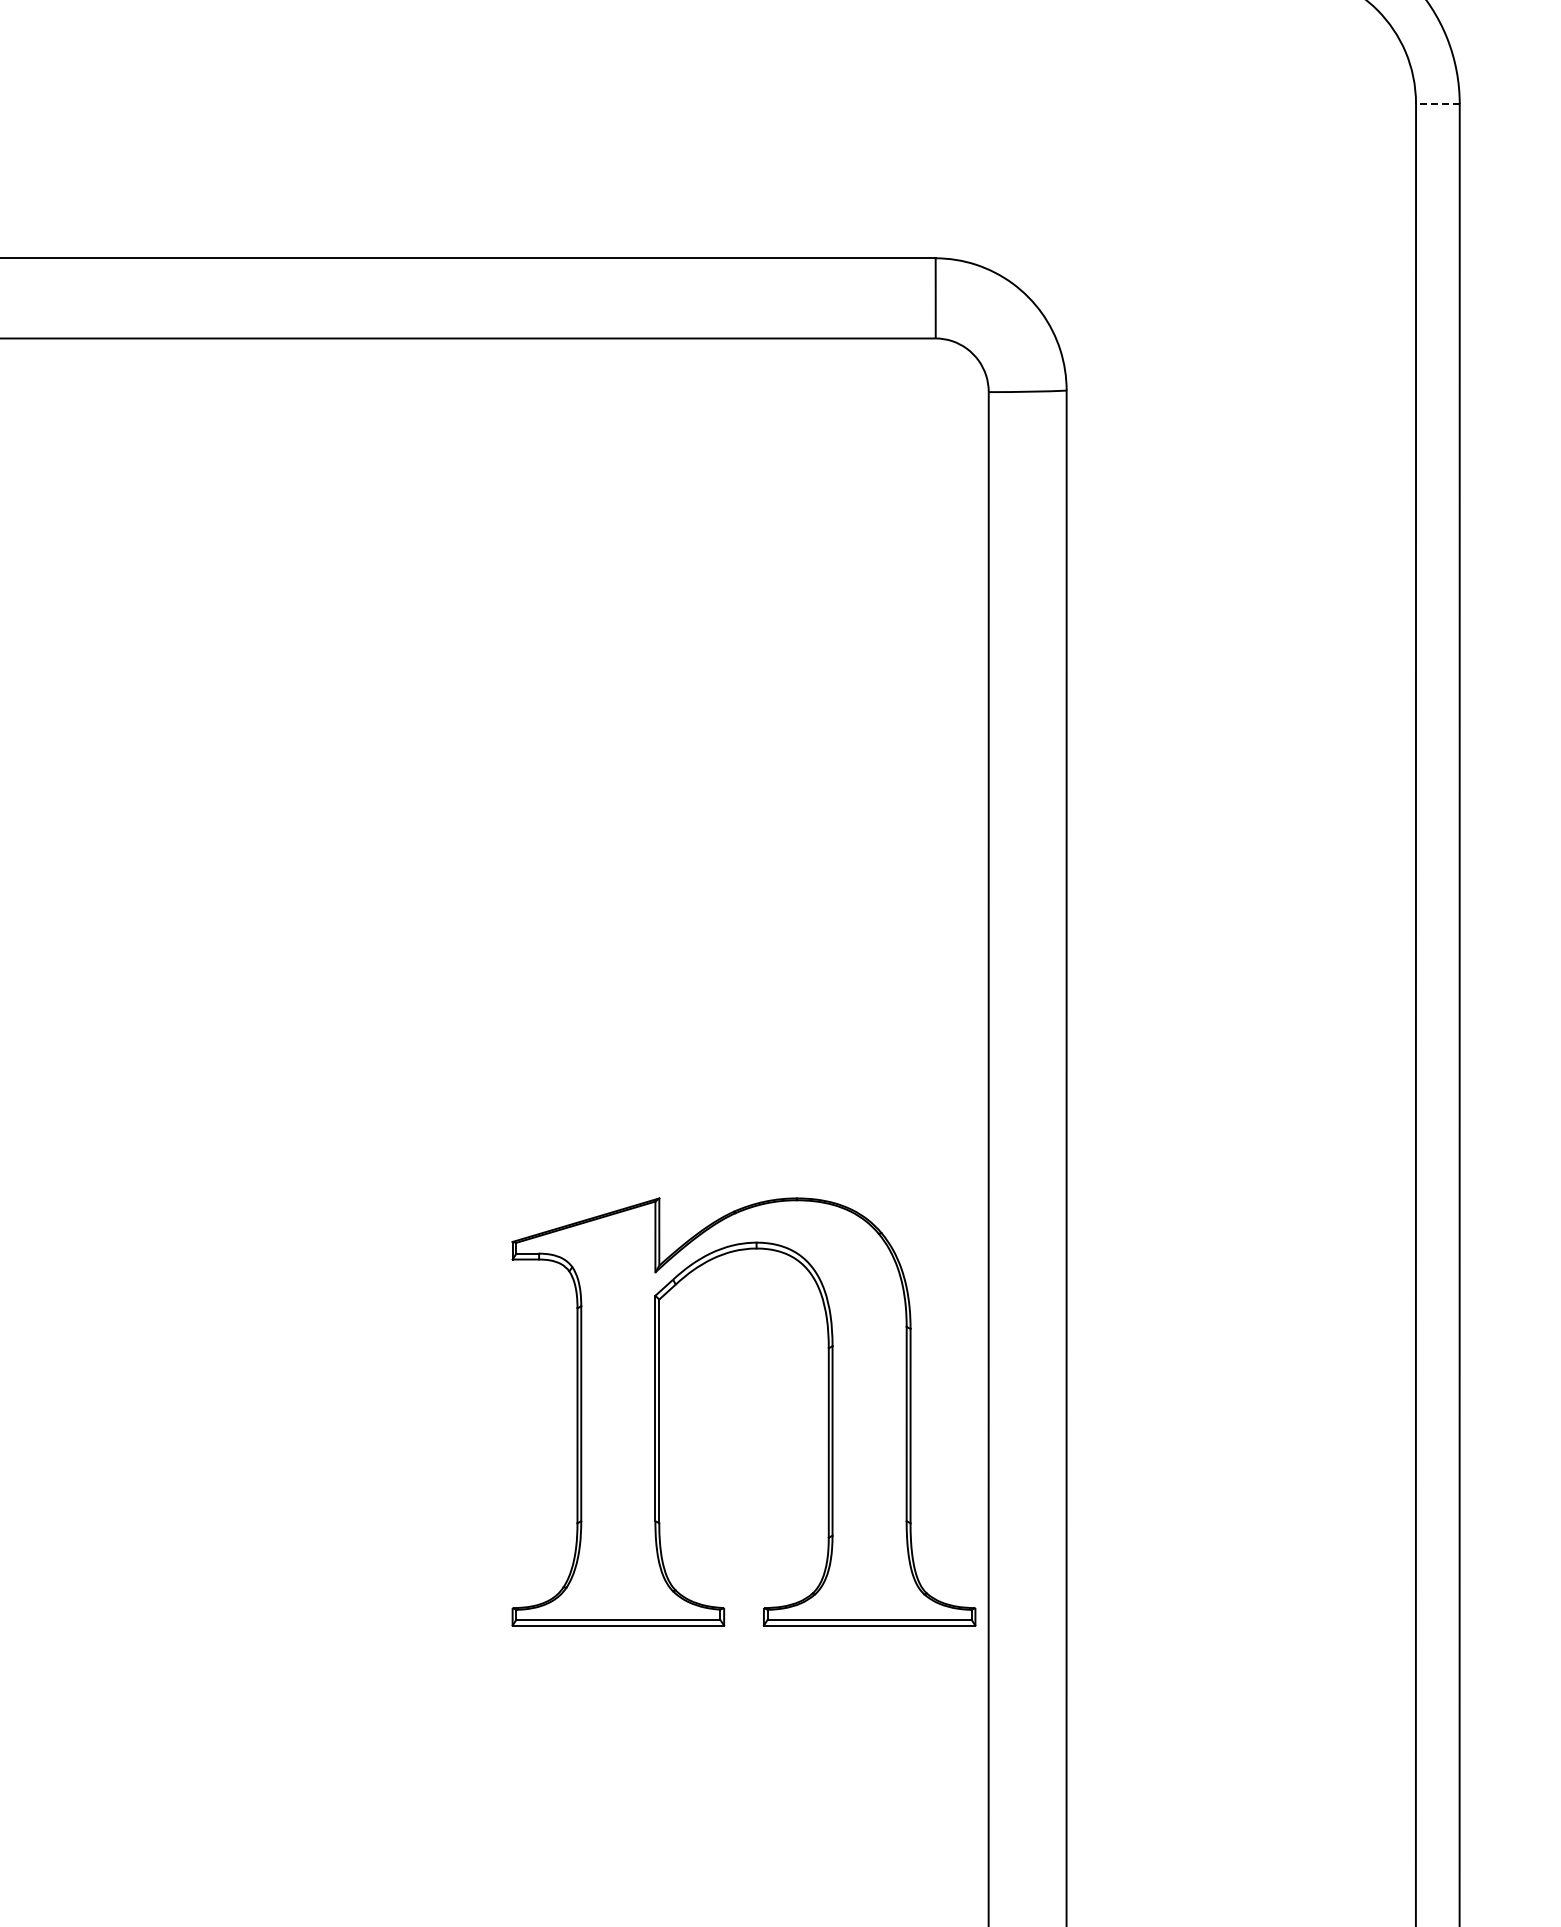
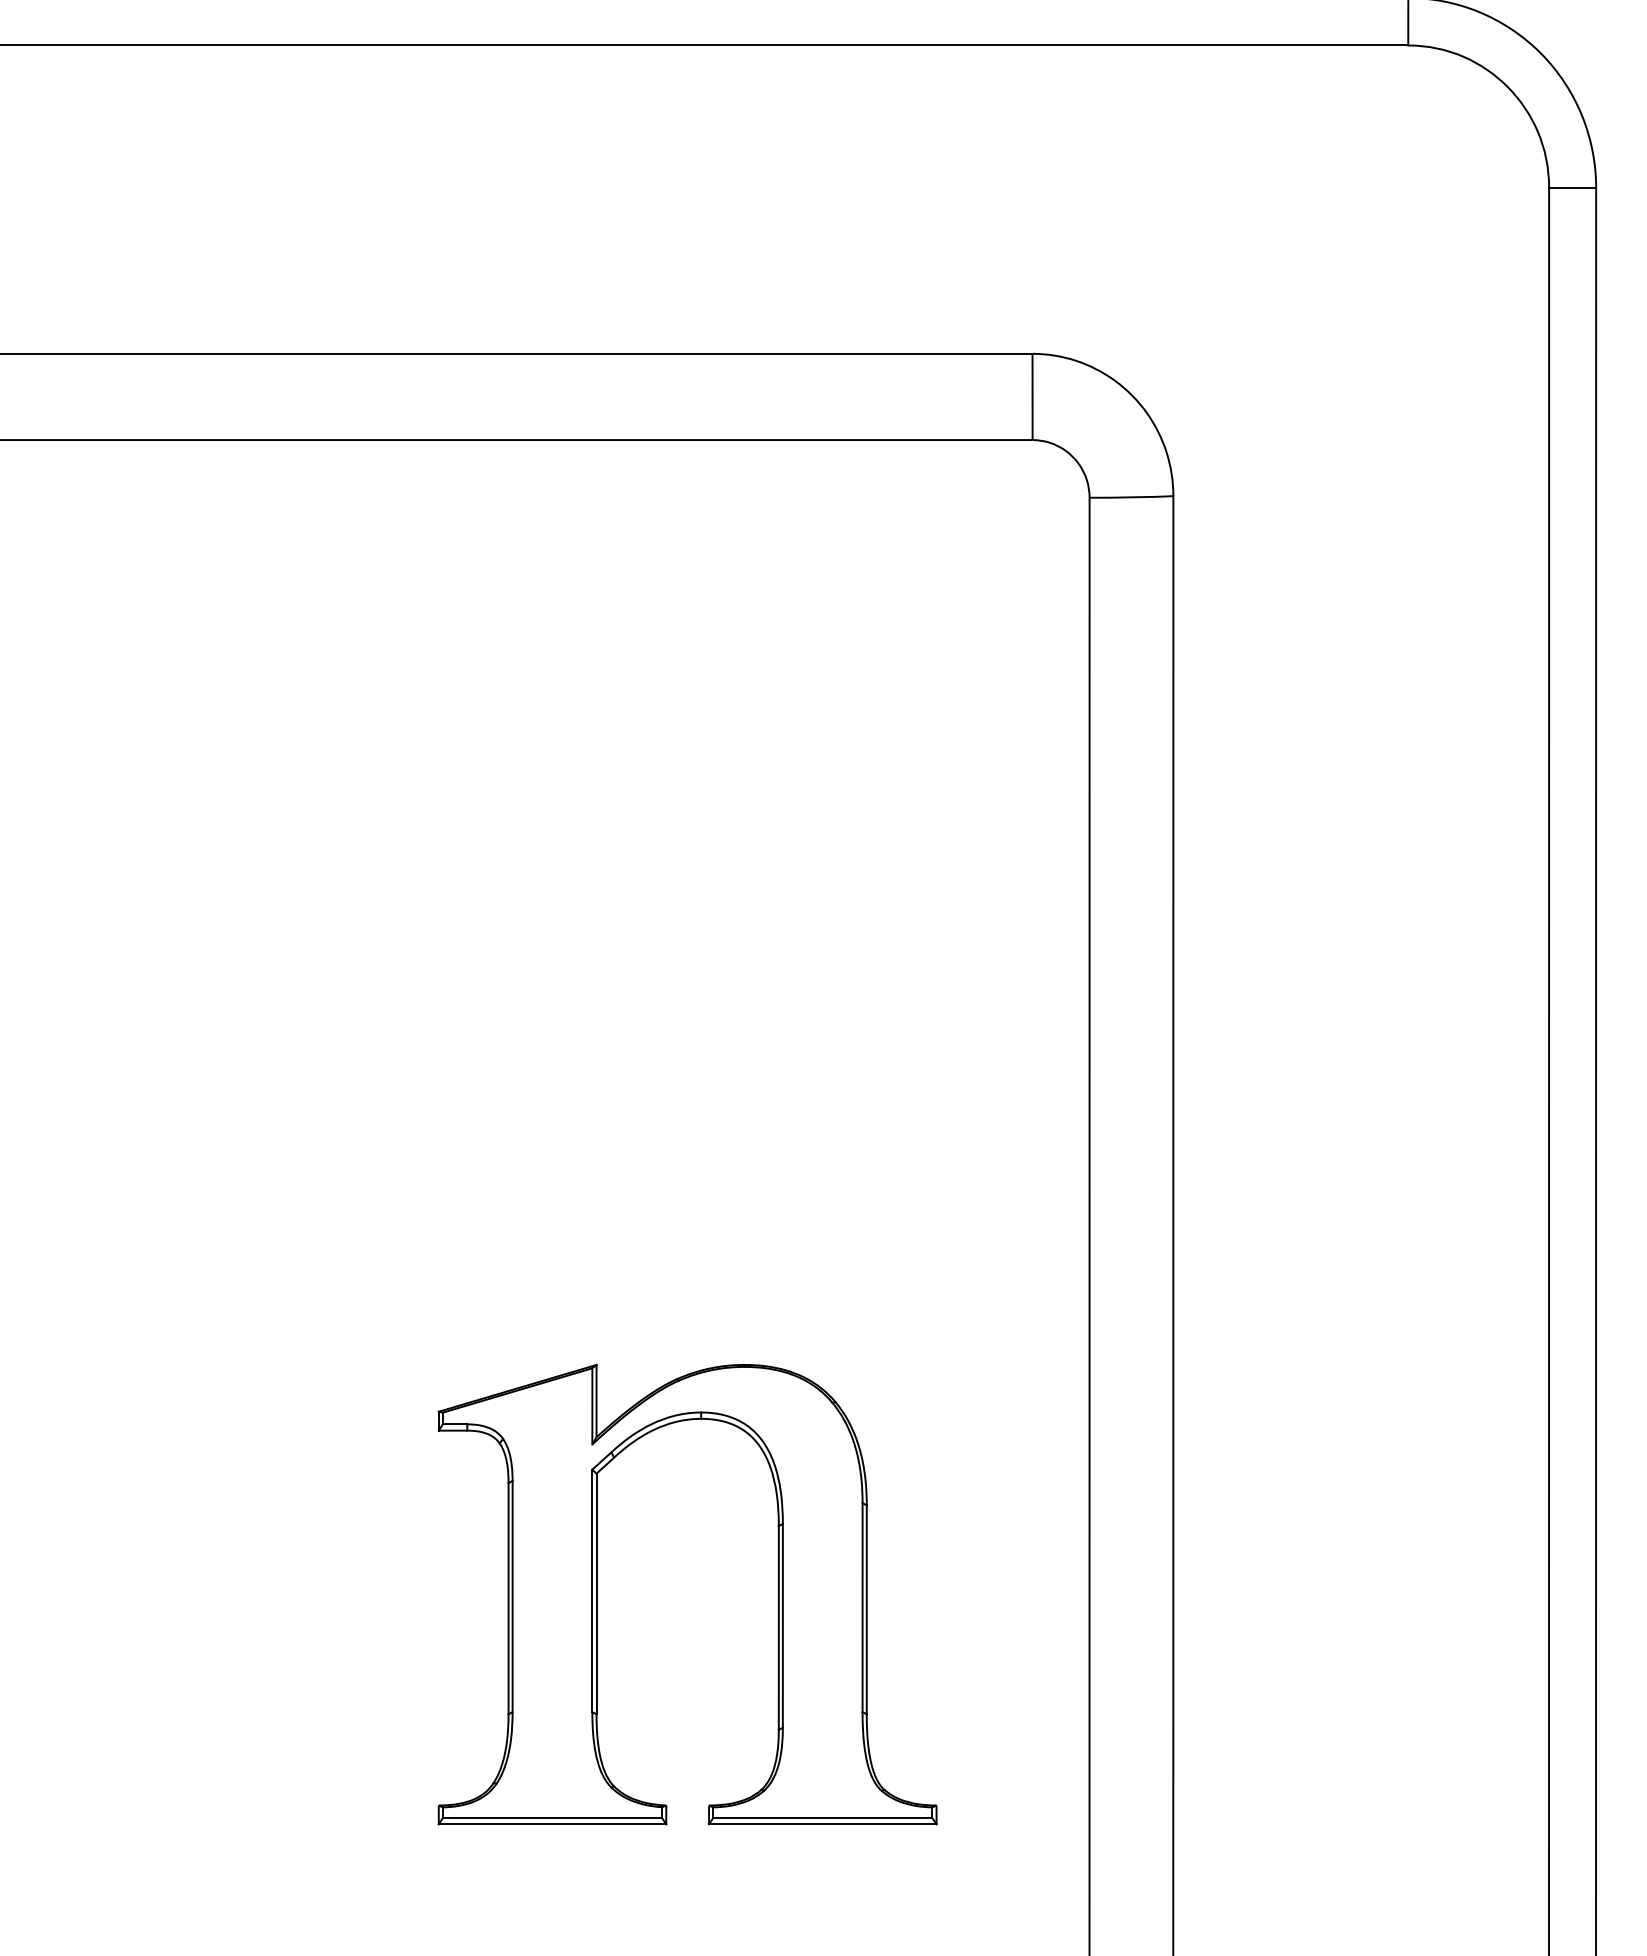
line: (1437, 103) -> (1572, 187), dashed -> solid
part: (659, 1411) -> (596, 1594), moved

